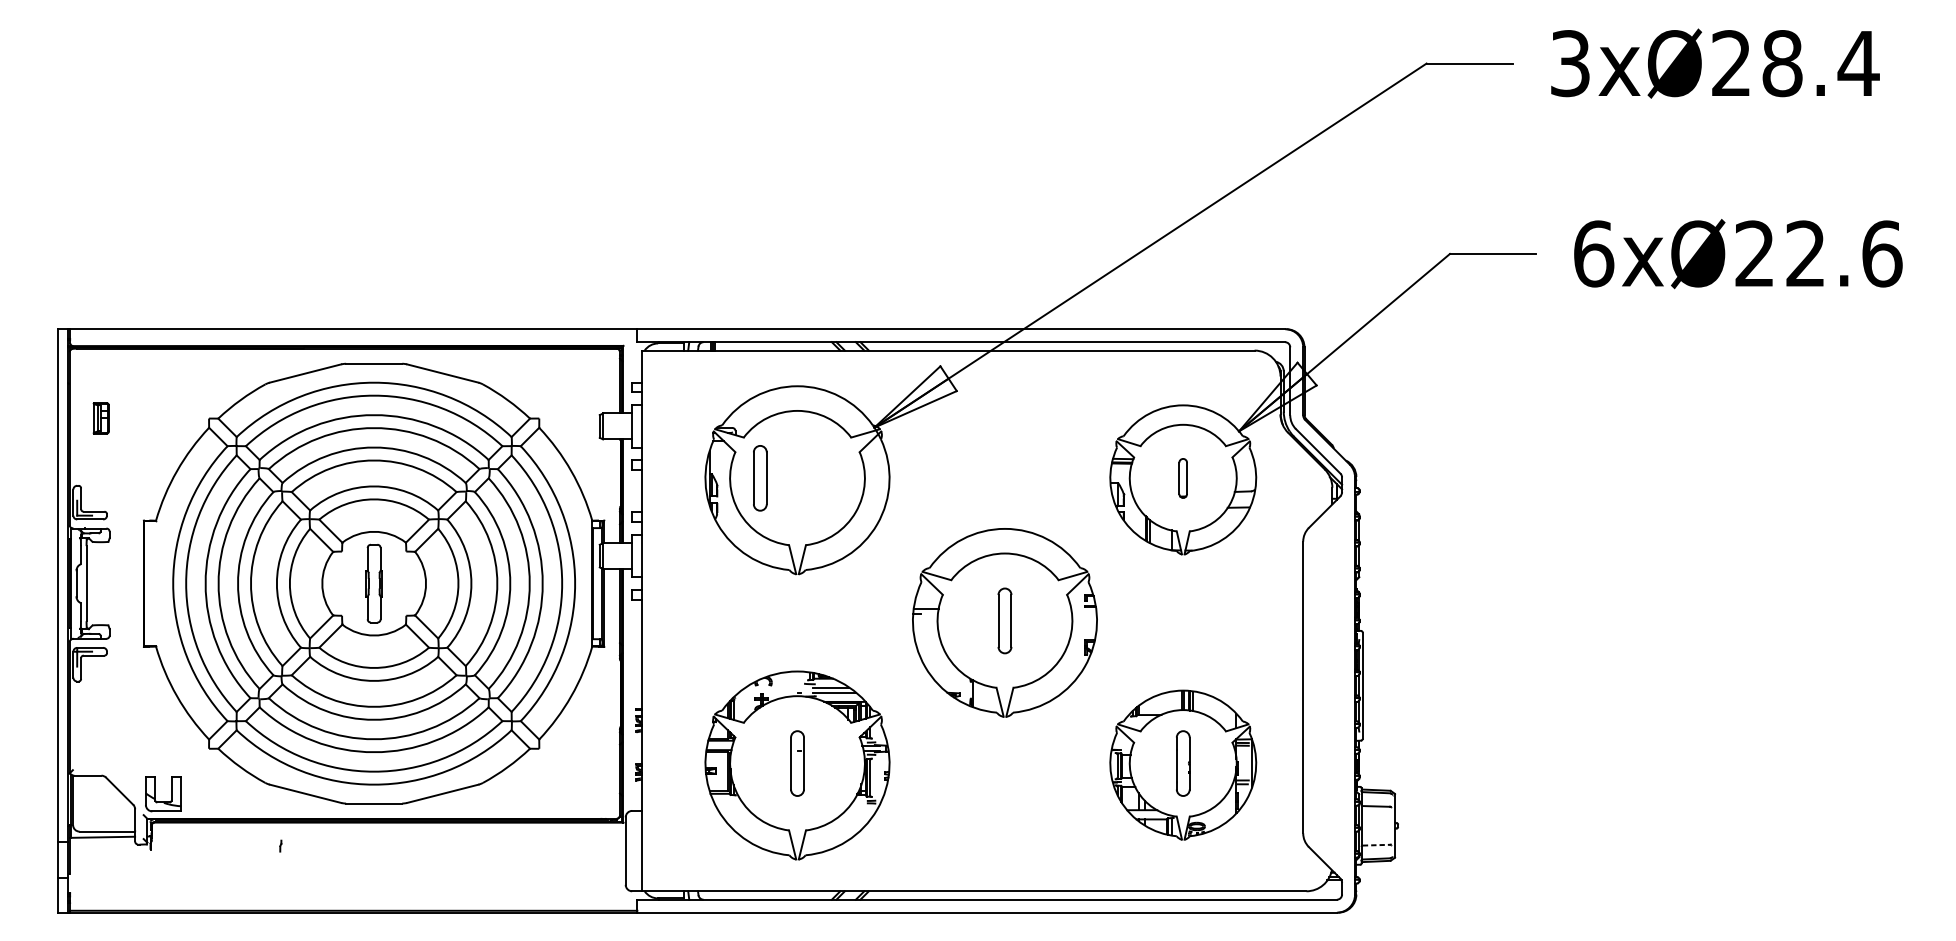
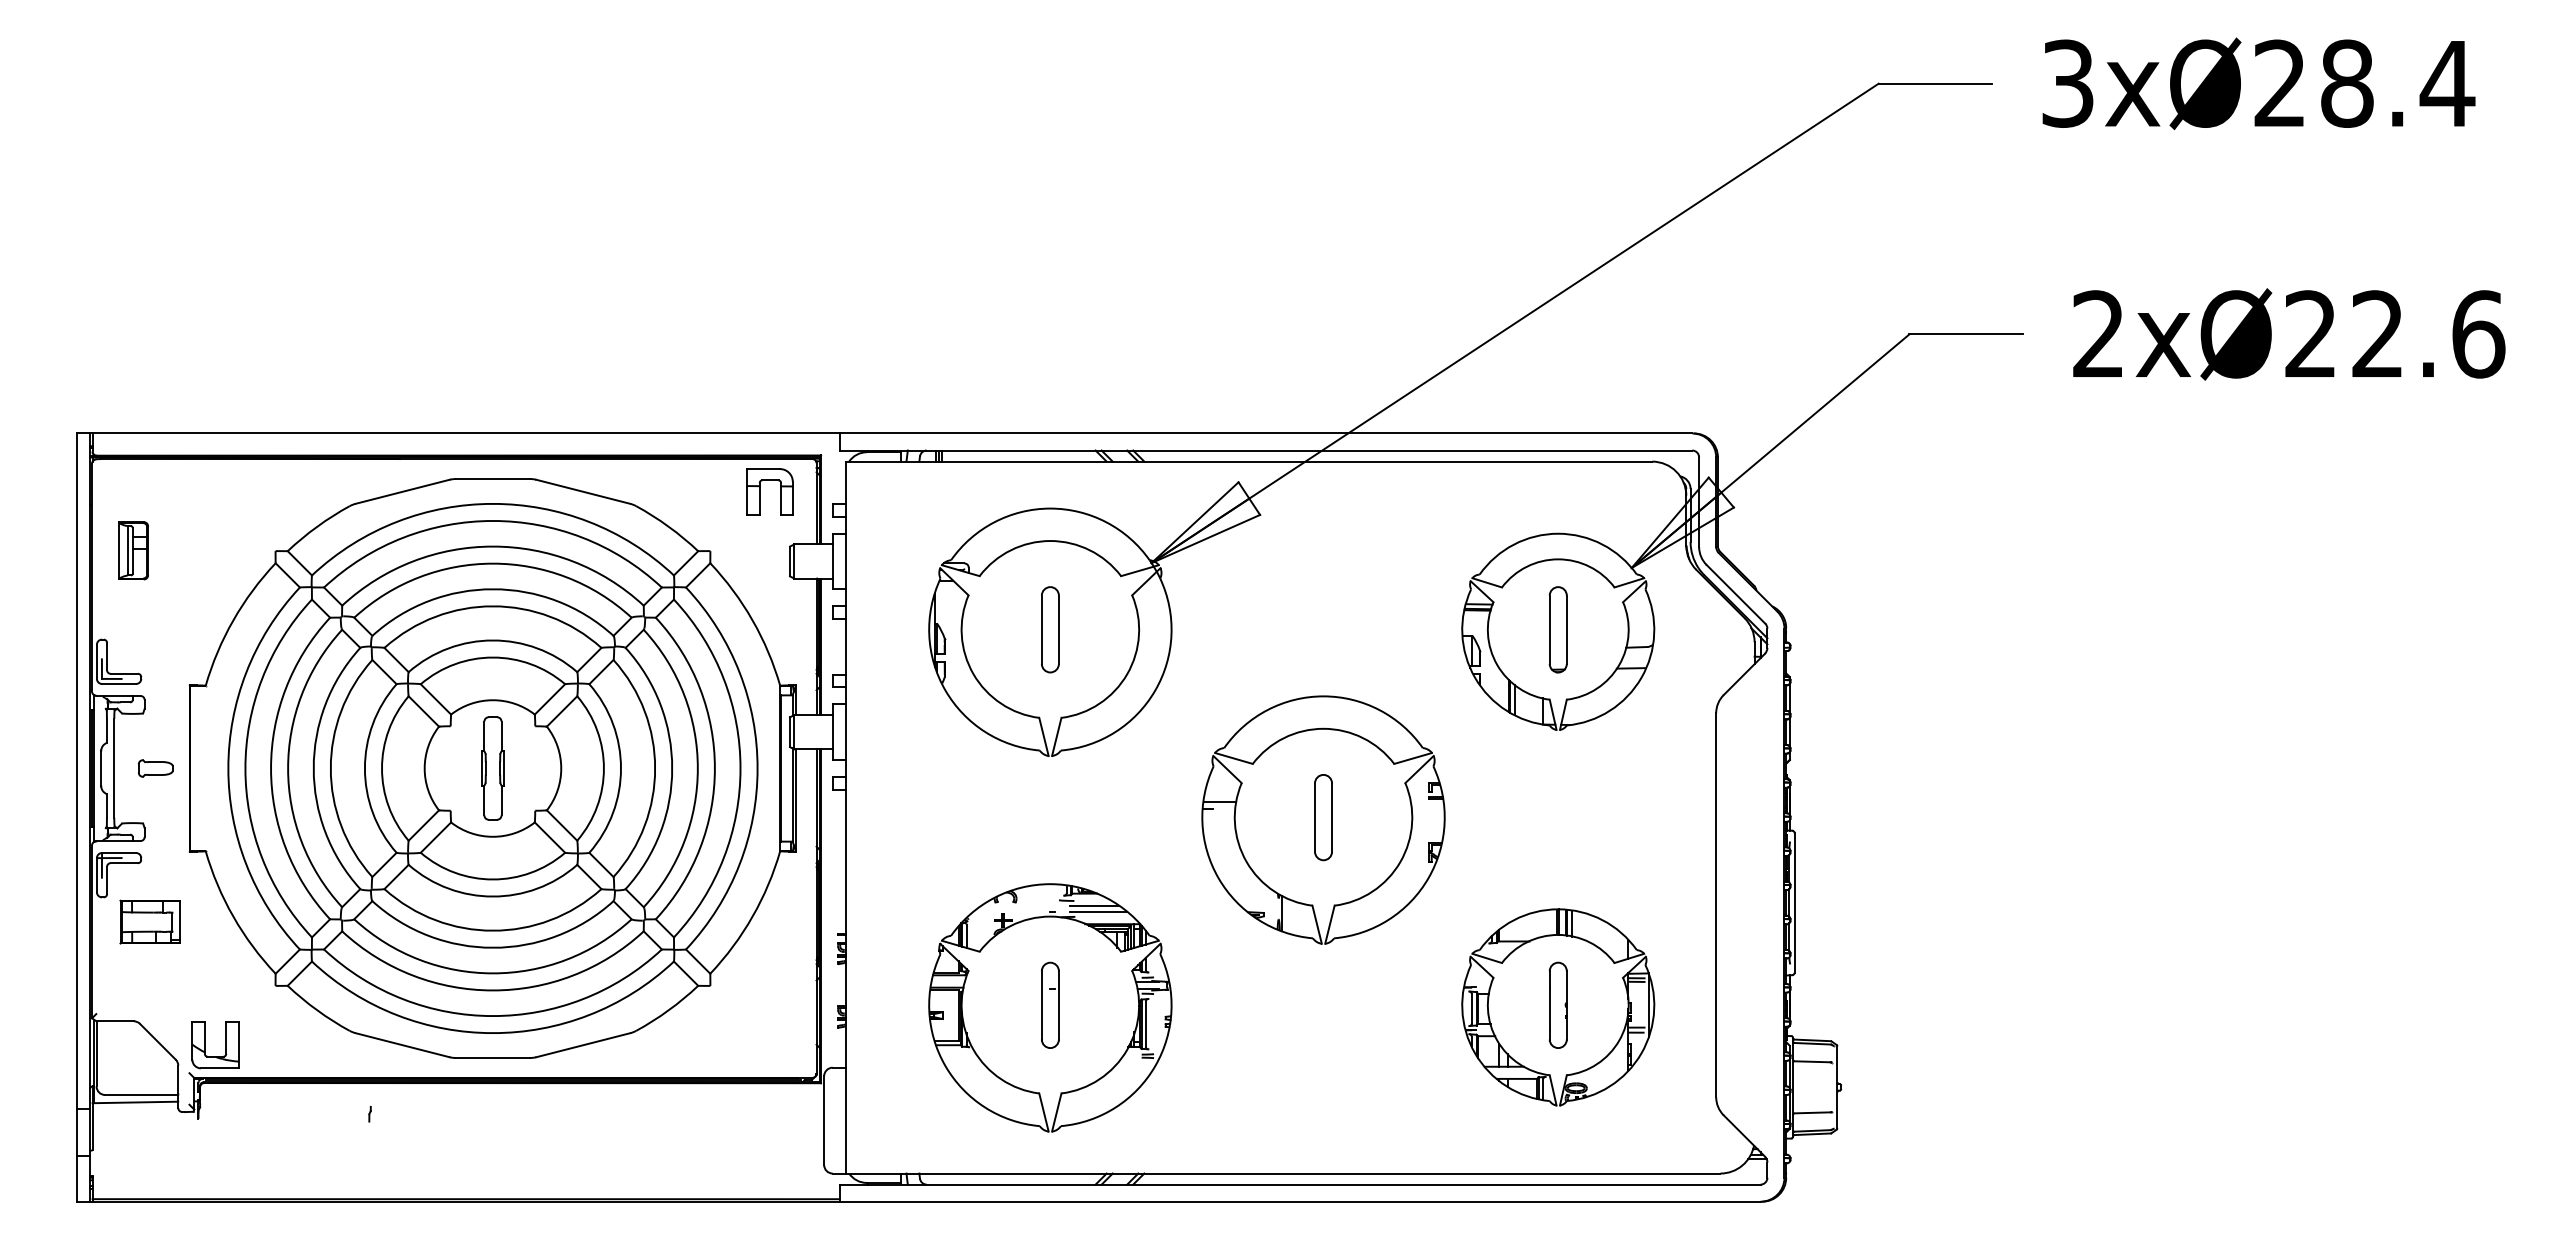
text: (1594, 254) -> (2099, 334), 6xØ22.6 -> 2xØ22.6
part: (577, 373) -> (760, 491), added
part: (101, 418) -> (133, 550), size x1.43
part: (760, 478) -> (1050, 629), moved
part: (1182, 478) -> (1557, 629), size x1.67
part: (117, 583) -> (155, 768), added
part: (113, 699) -> (149, 921), added
line: (1377, 844) -> (1813, 1112), dashed -> solid

